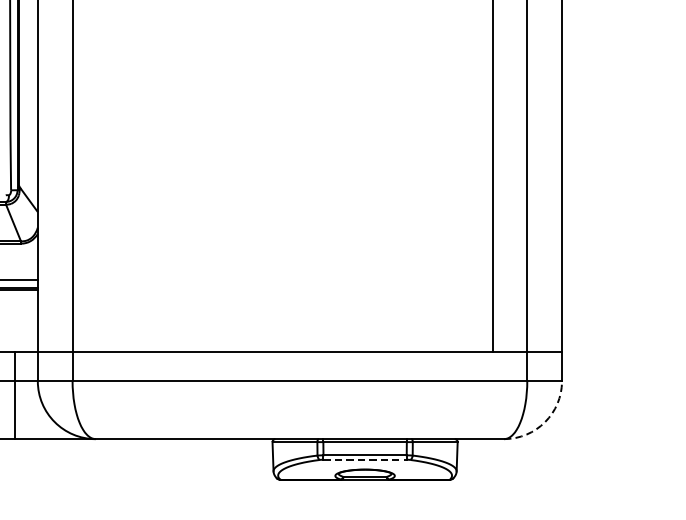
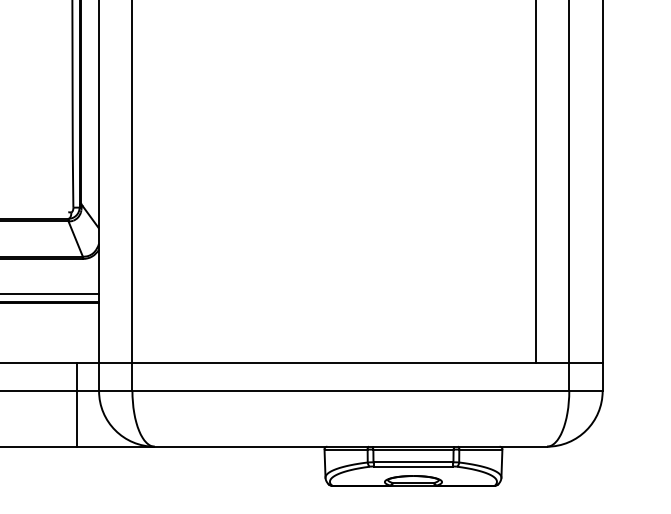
arc: (545, 422) -> (586, 430), dashed -> solid
line: (365, 459) -> (413, 466), dashed -> solid

